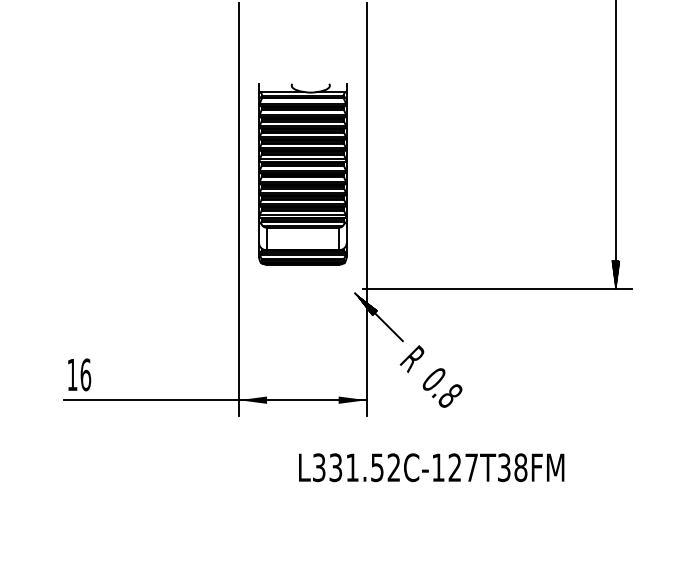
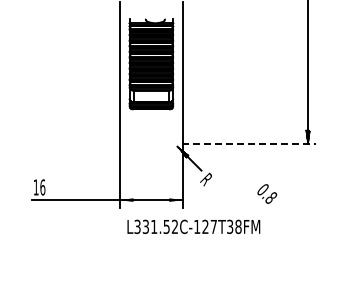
part: (303, 175) -> (151, 64), moved
line: (498, 288) -> (249, 144), solid -> dashed
text: (442, 386) -> (267, 193), moved
text: (430, 466) -> (193, 226), moved

